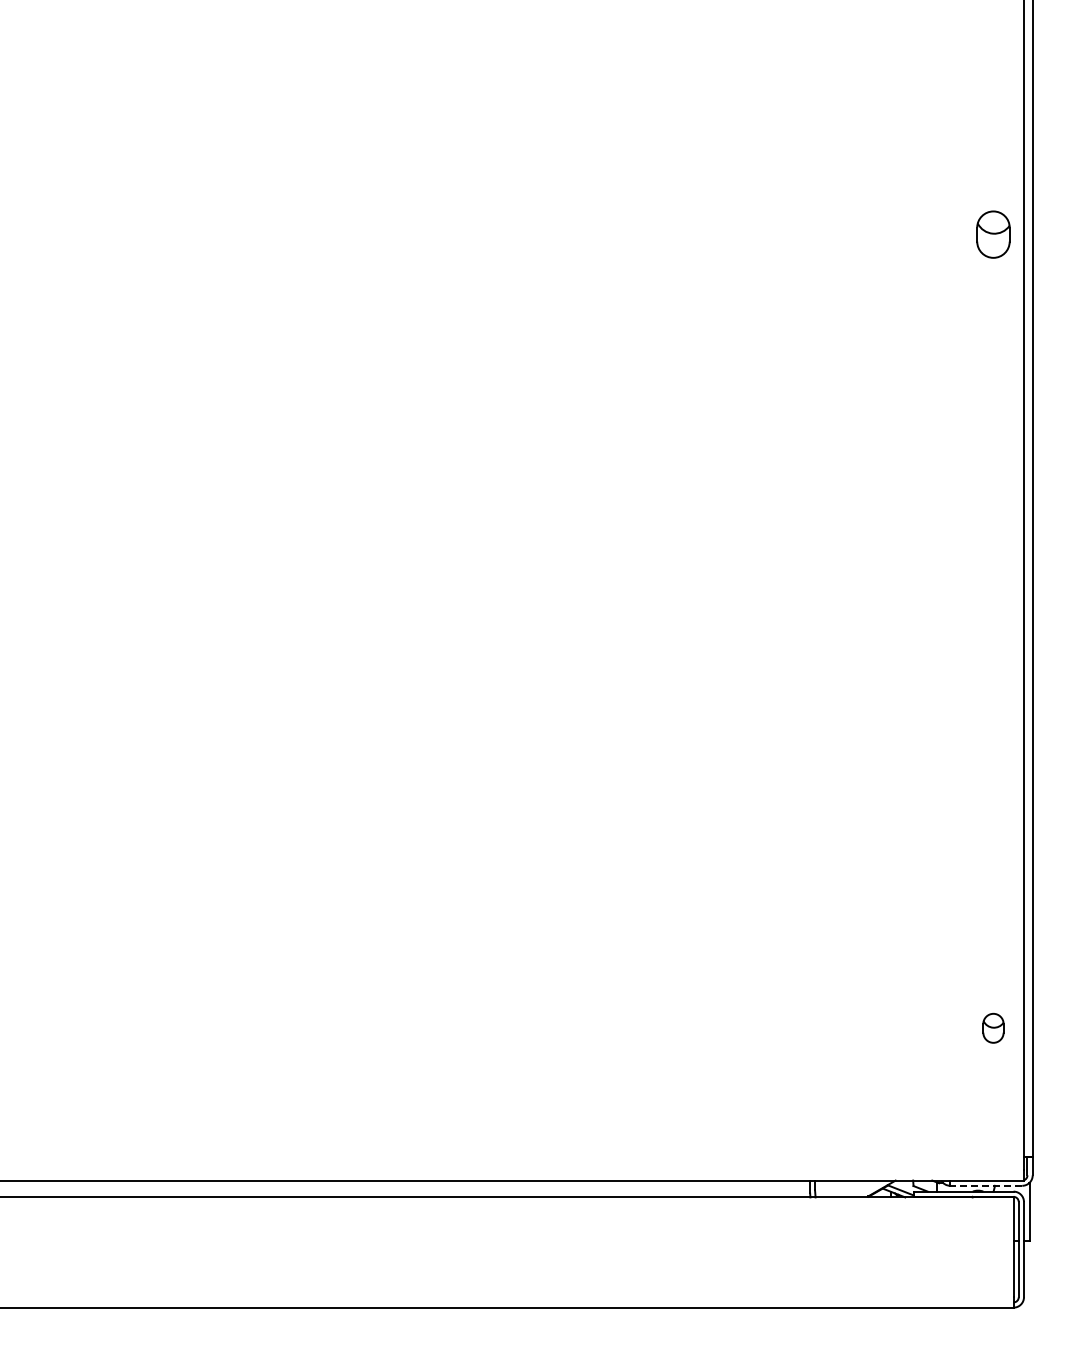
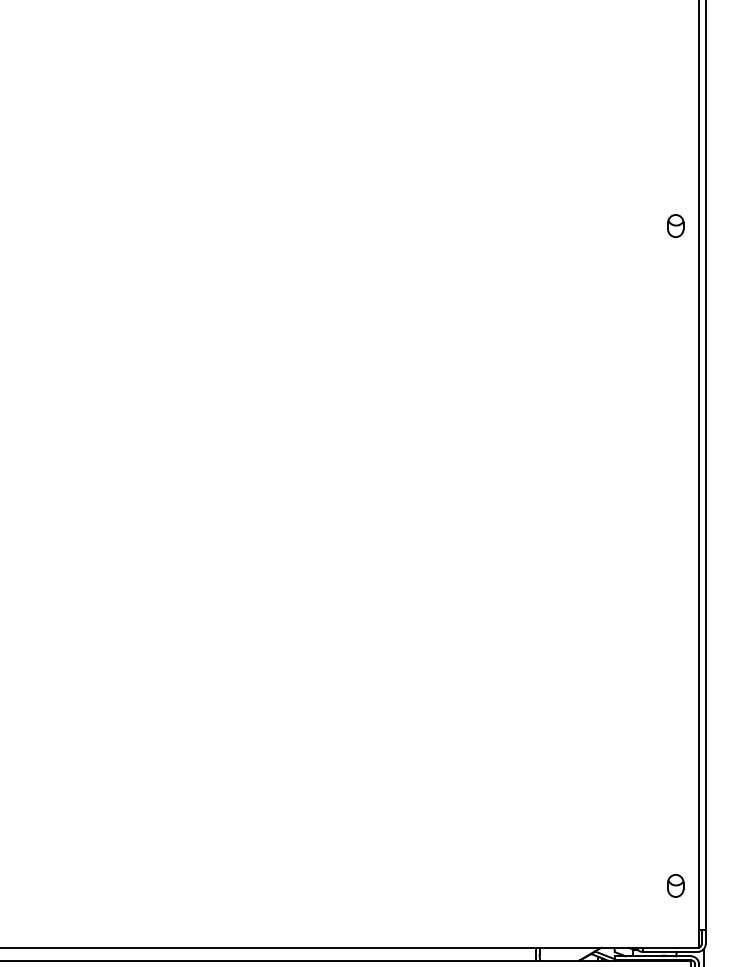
part: (993, 234) -> (675, 225), size x0.62
part: (993, 1027) -> (675, 885), moved
line: (986, 1185) -> (670, 951), dashed -> solid

